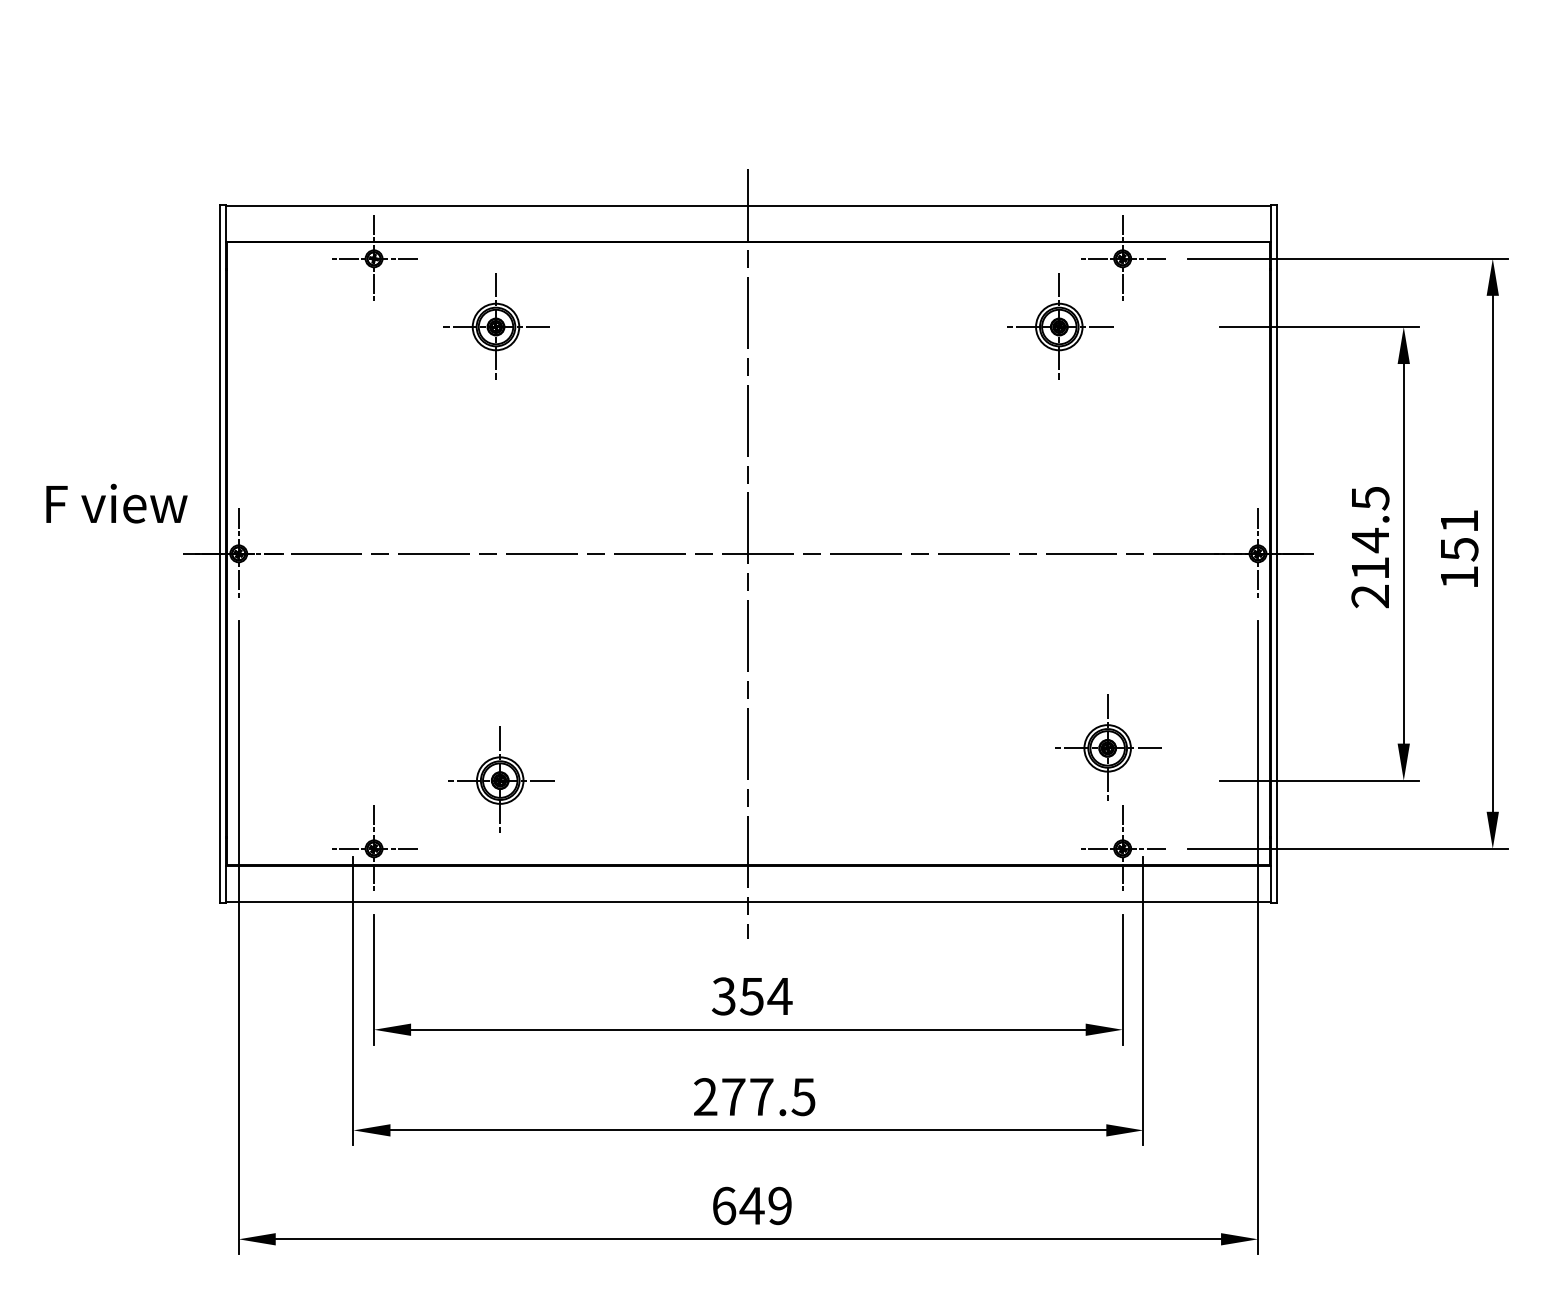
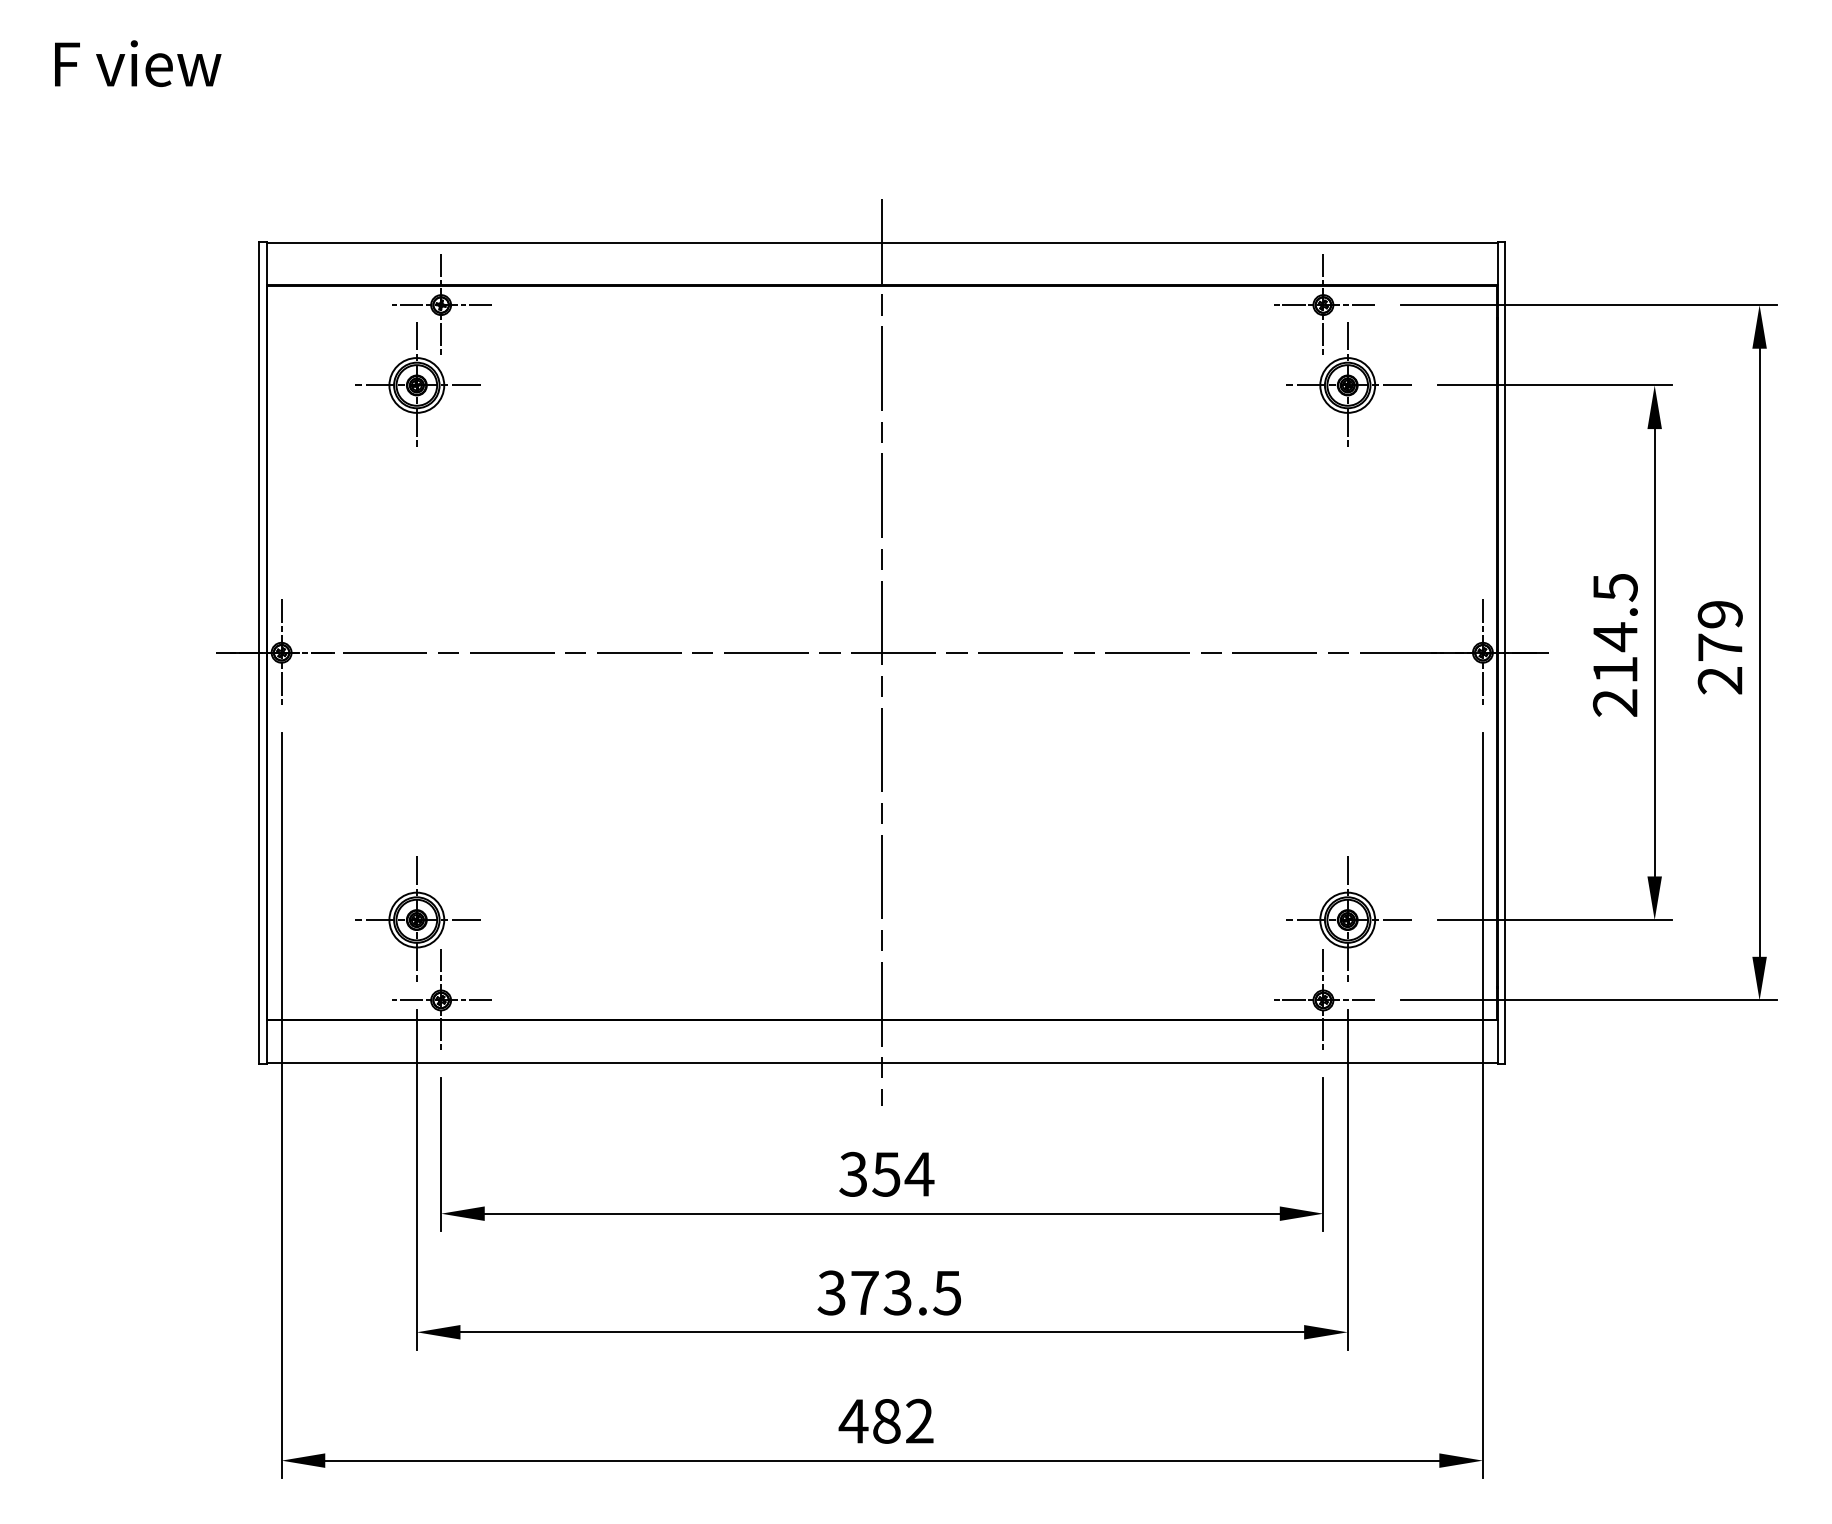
part: (496, 326) -> (417, 384), moved
part: (1059, 326) -> (1348, 384), moved
text: (117, 503) -> (138, 63), moved
text: (1458, 549) -> (1719, 647), 151 -> 279
part: (1108, 747) -> (1348, 918), moved
part: (500, 779) -> (417, 918), moved
text: (733, 1096) -> (864, 1292), 277.5 -> 373.5
text: (751, 1205) -> (885, 1420), 649 -> 482

